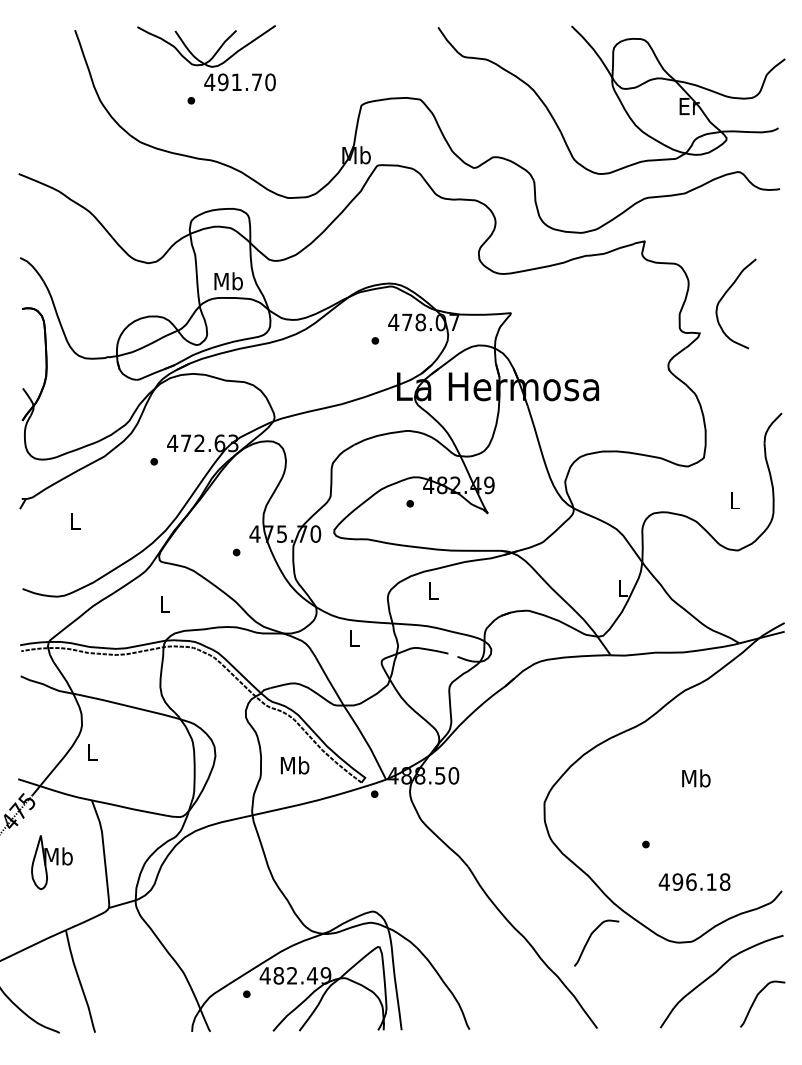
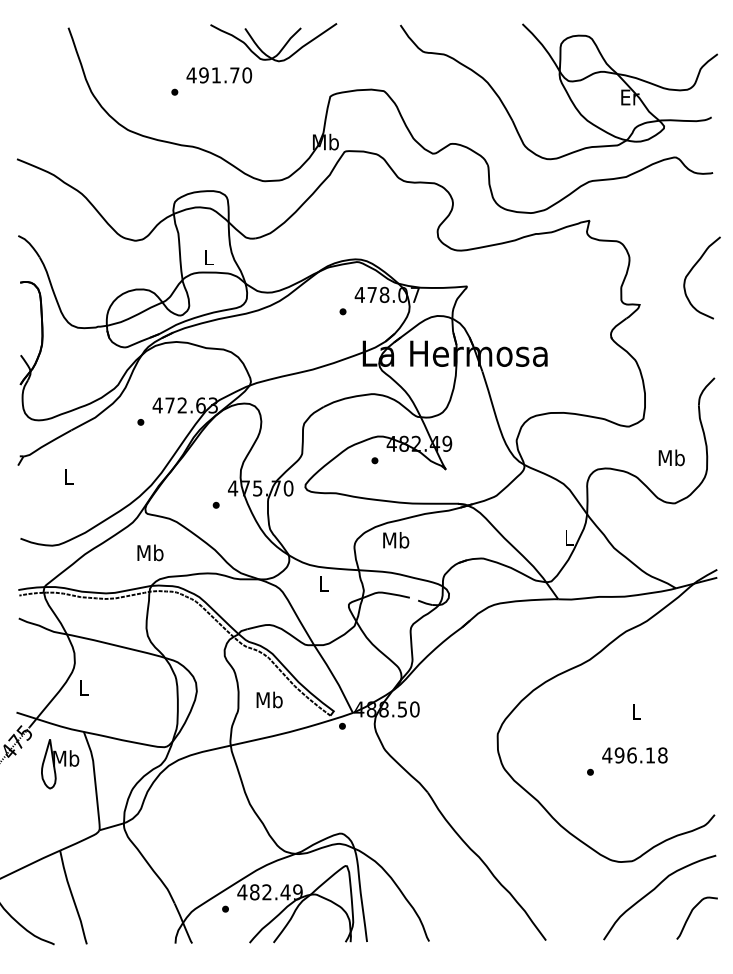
part: (214, 53) -> (281, 49), moved
text: (228, 281) -> (208, 257), Mb -> L
curve: (724, 296) -> (691, 271), moved
text: (734, 500) -> (671, 457), L -> Mb
text: (433, 590) -> (396, 540), L -> Mb
text: (164, 604) -> (150, 552), L -> Mb
text: (696, 778) -> (636, 711), Mb -> L
part: (51, 862) -> (59, 764), moved
text: (694, 881) -> (634, 754), moved
curve: (590, 938) -> (539, 858), removed

